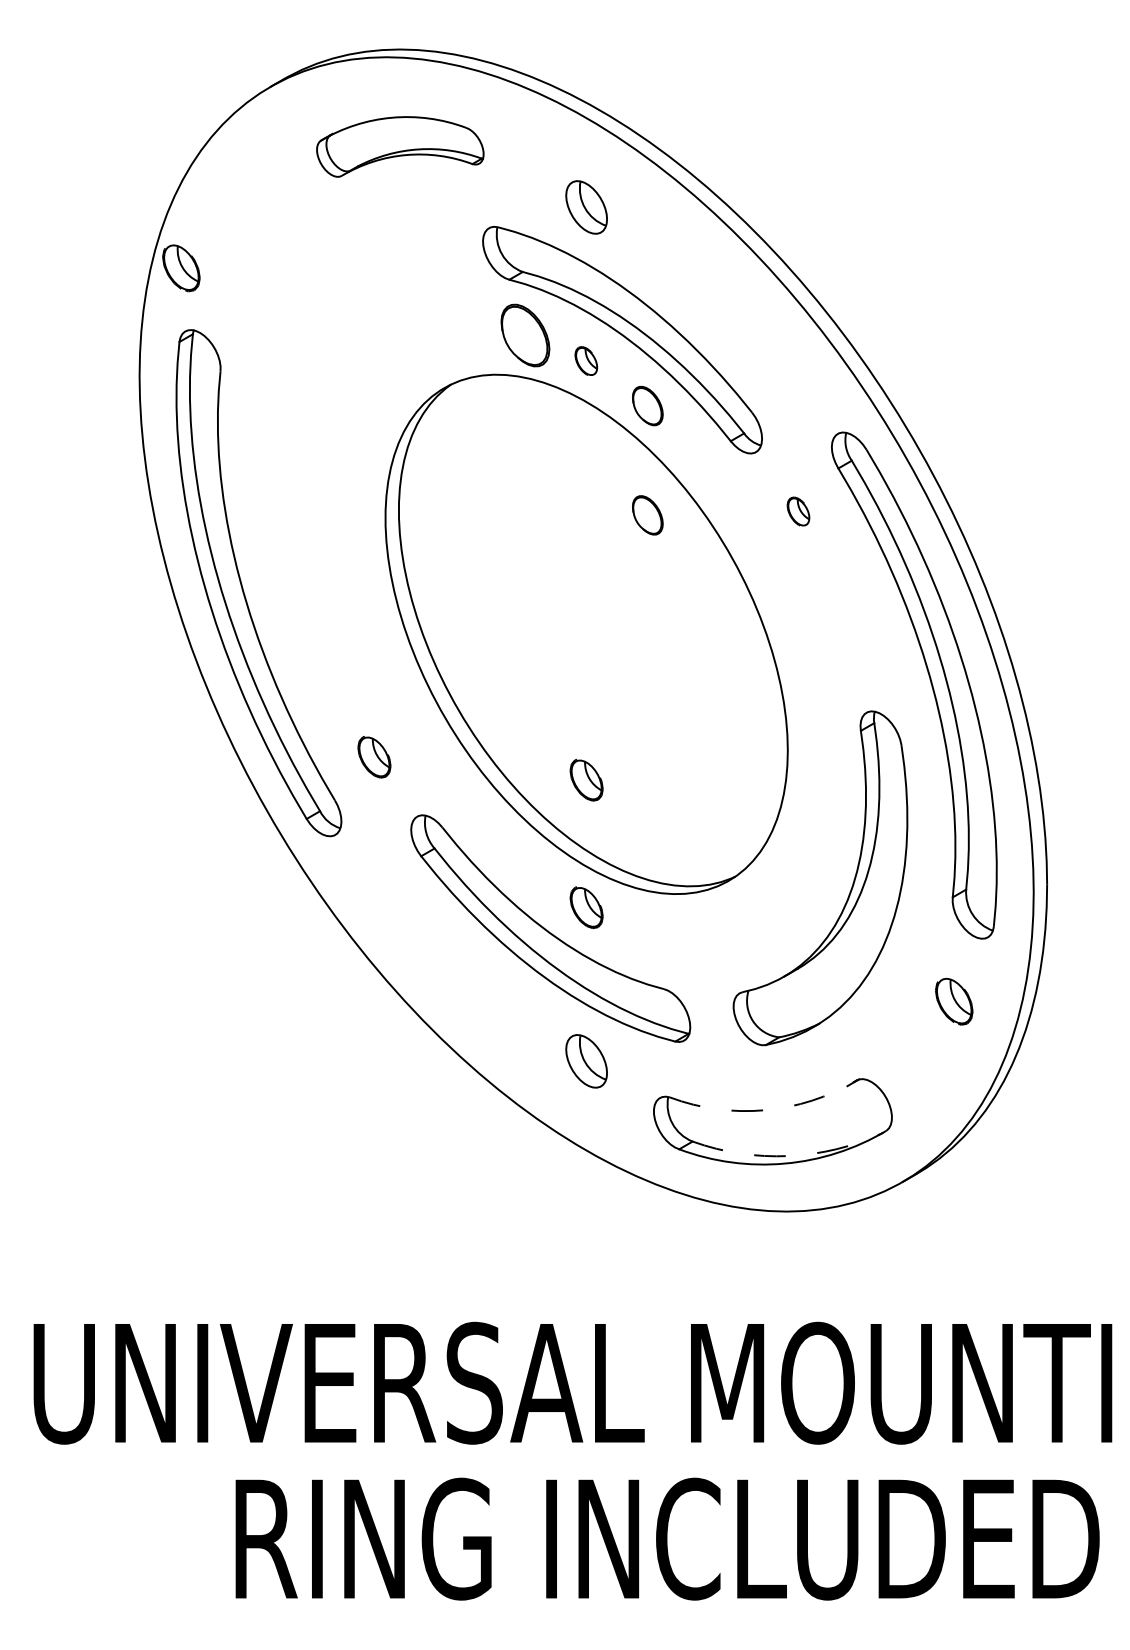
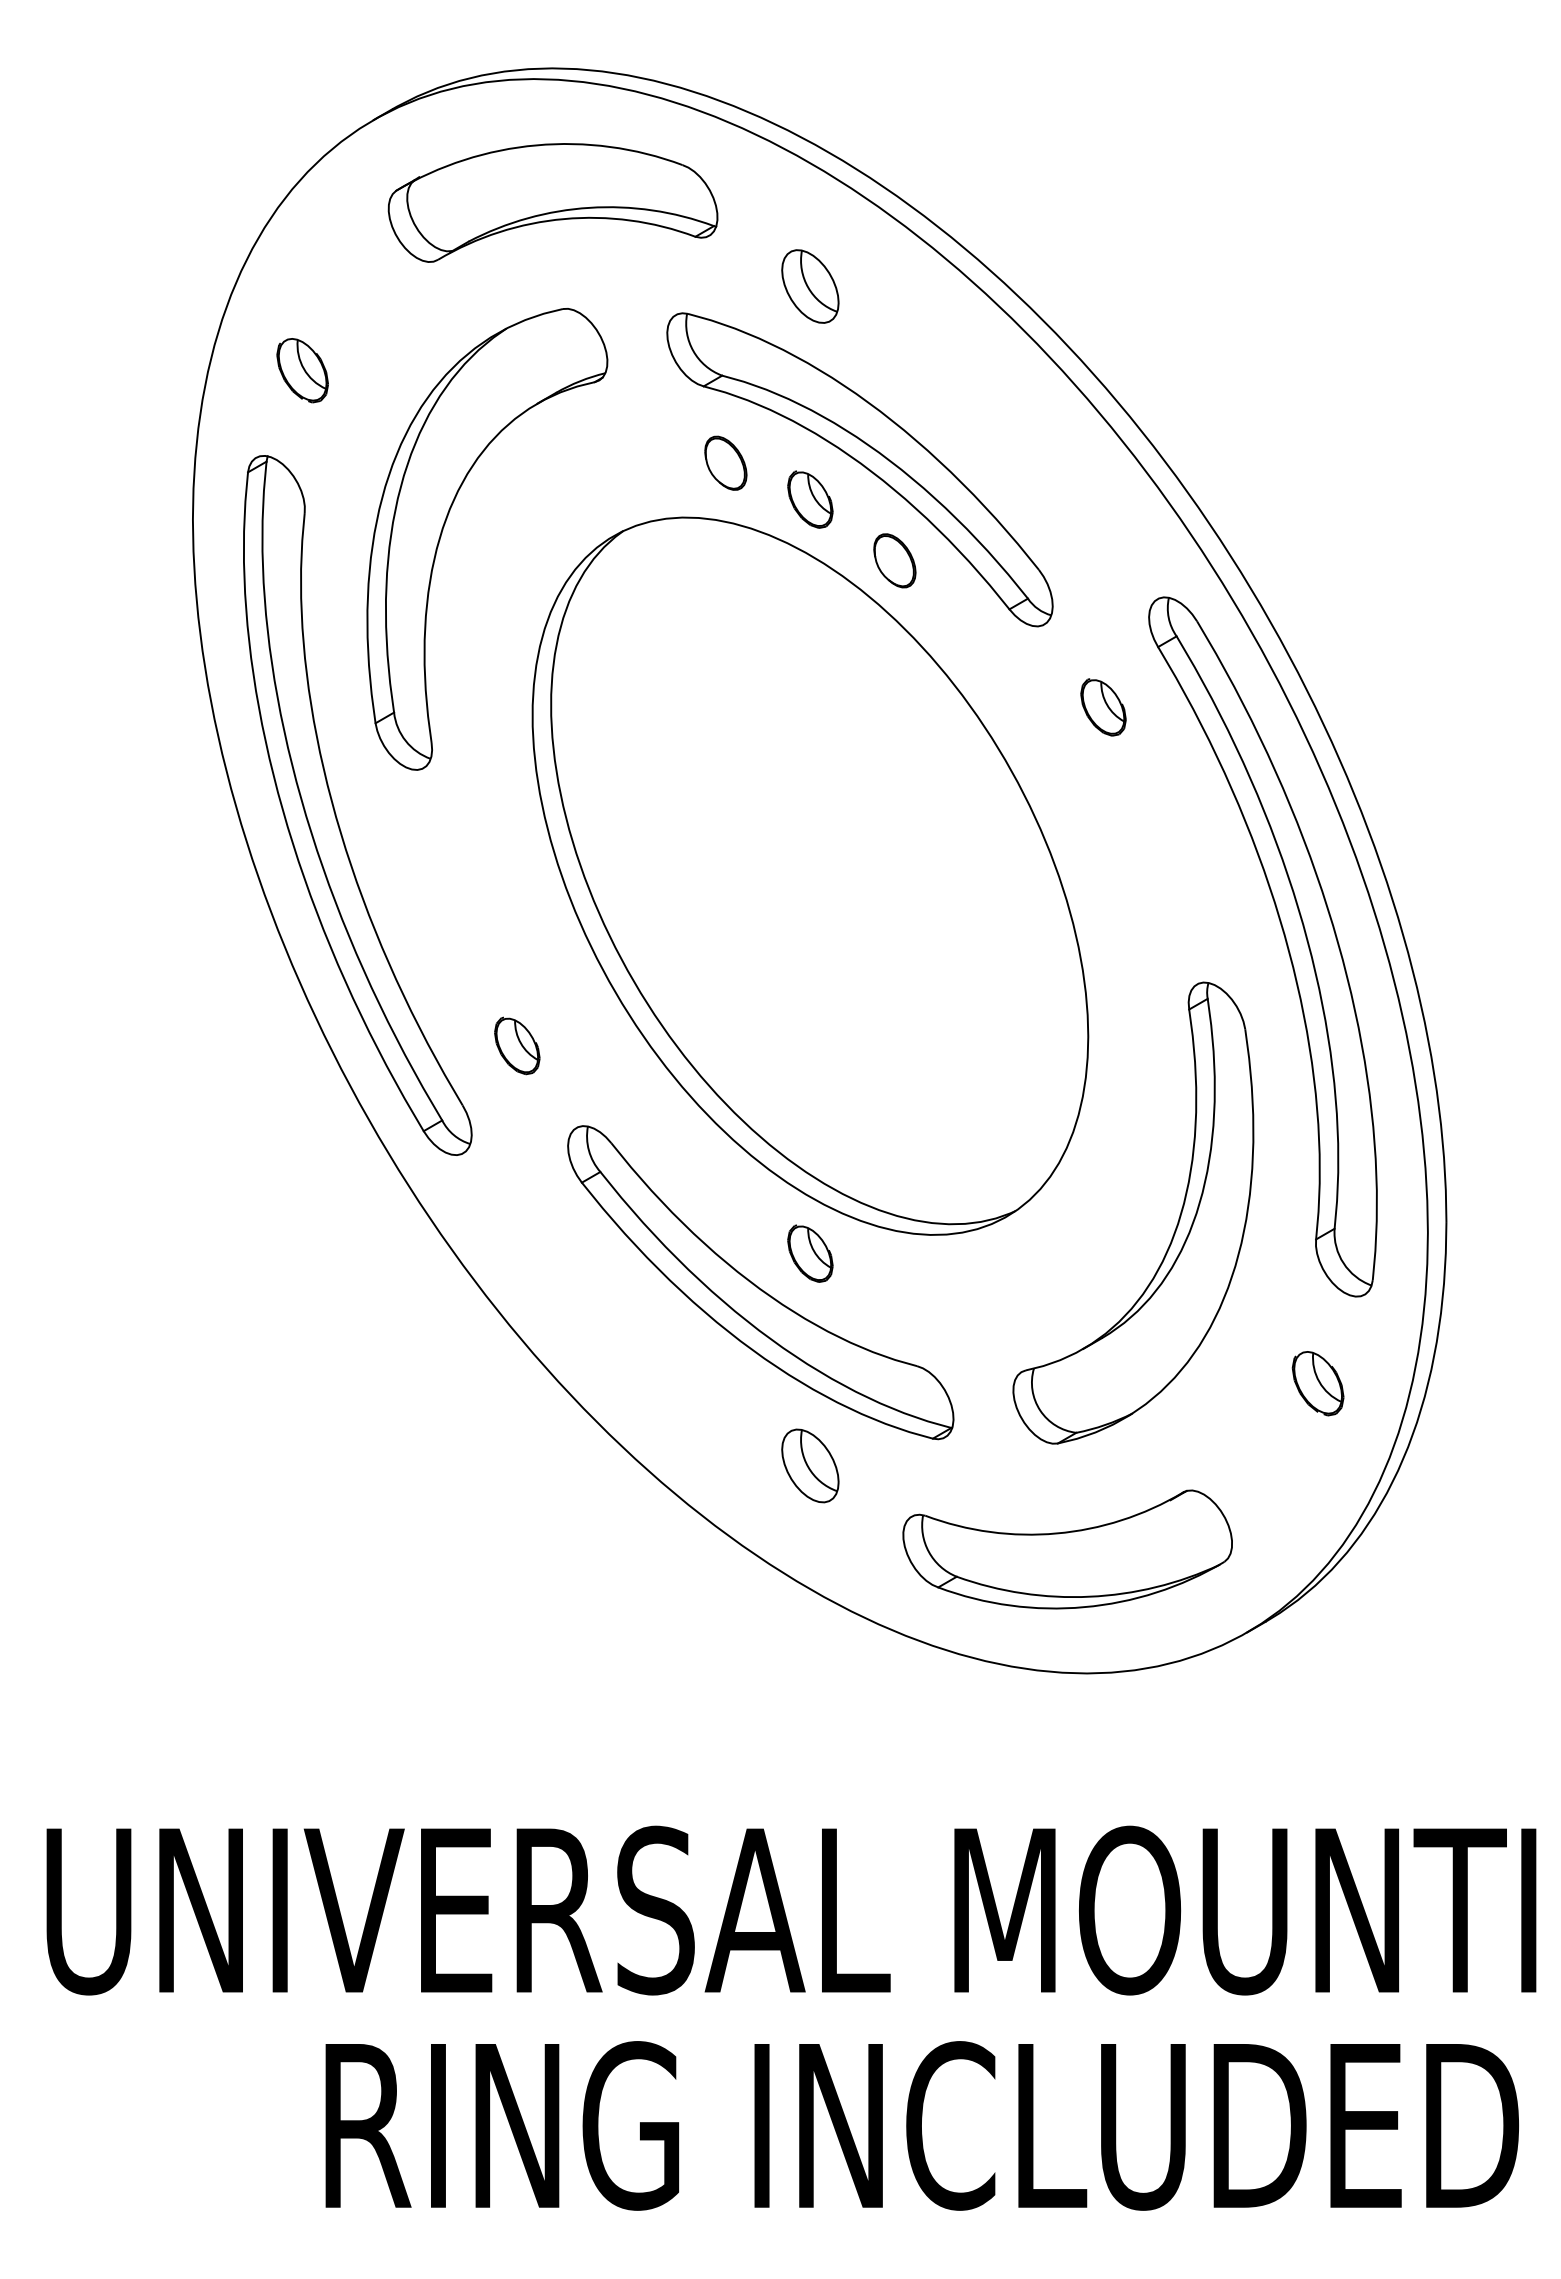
part: (399, 146) -> (552, 202), size x1.43
part: (181, 268) -> (302, 370), moved
part: (525, 334) -> (725, 462), size x0.62
part: (586, 361) -> (810, 499), size x1.43
part: (322, 379) -> (445, 524), added
part: (798, 512) -> (1103, 707), size x1.43
part: (647, 515) -> (894, 711), removed
part: (586, 780) -> (810, 1077), removed
arc: (764, 1110) -> (1056, 1533), dashed -> solid
arc: (788, 1155) -> (1089, 1596), dashed -> solid

